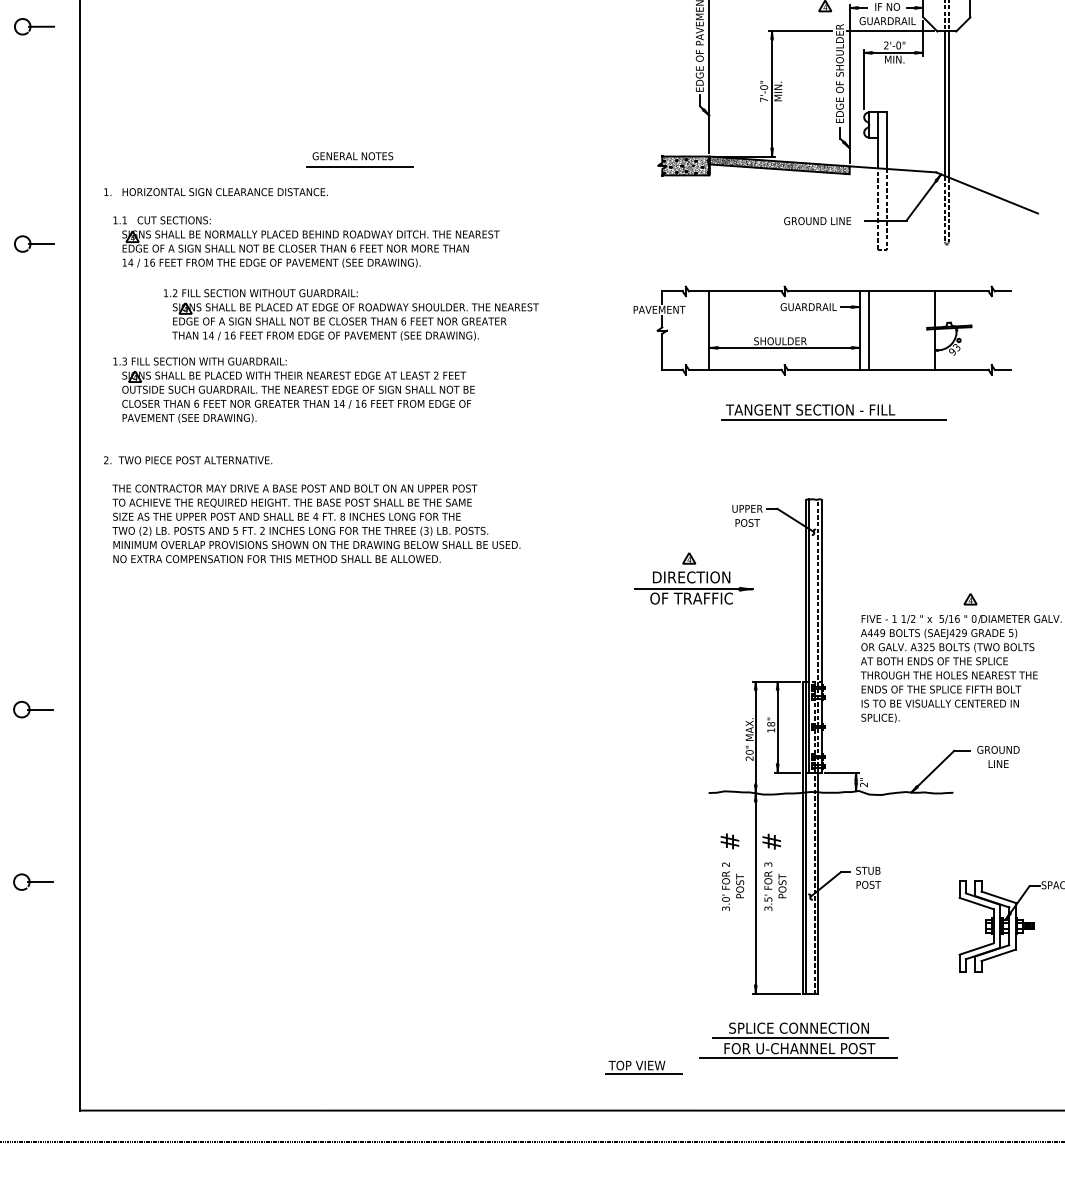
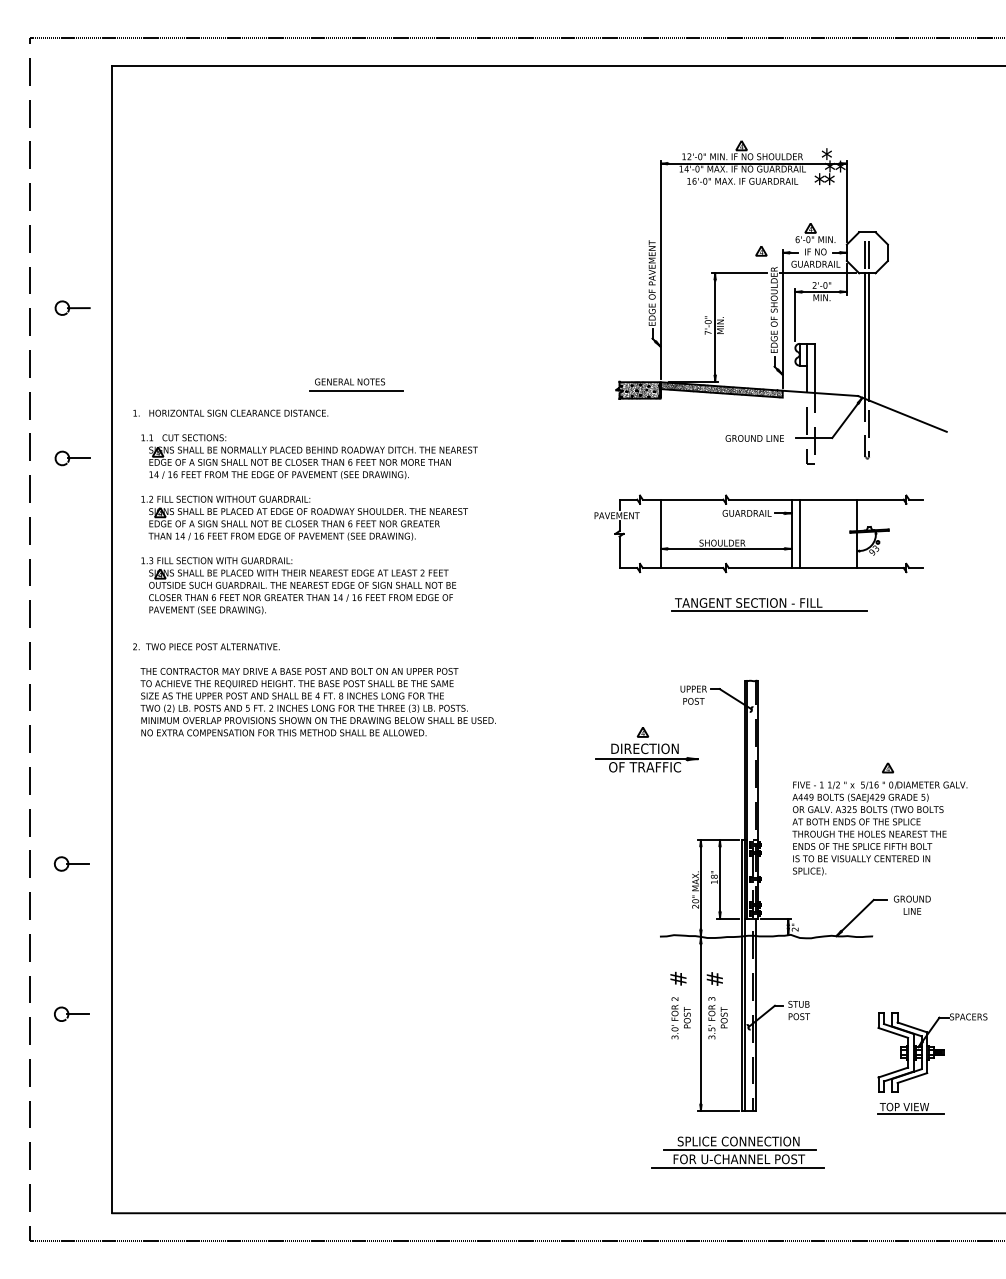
part: (34, 26) -> (72, 307), moved
part: (351, 314) -> (304, 517), moved
part: (643, 1067) -> (910, 1108), moved

